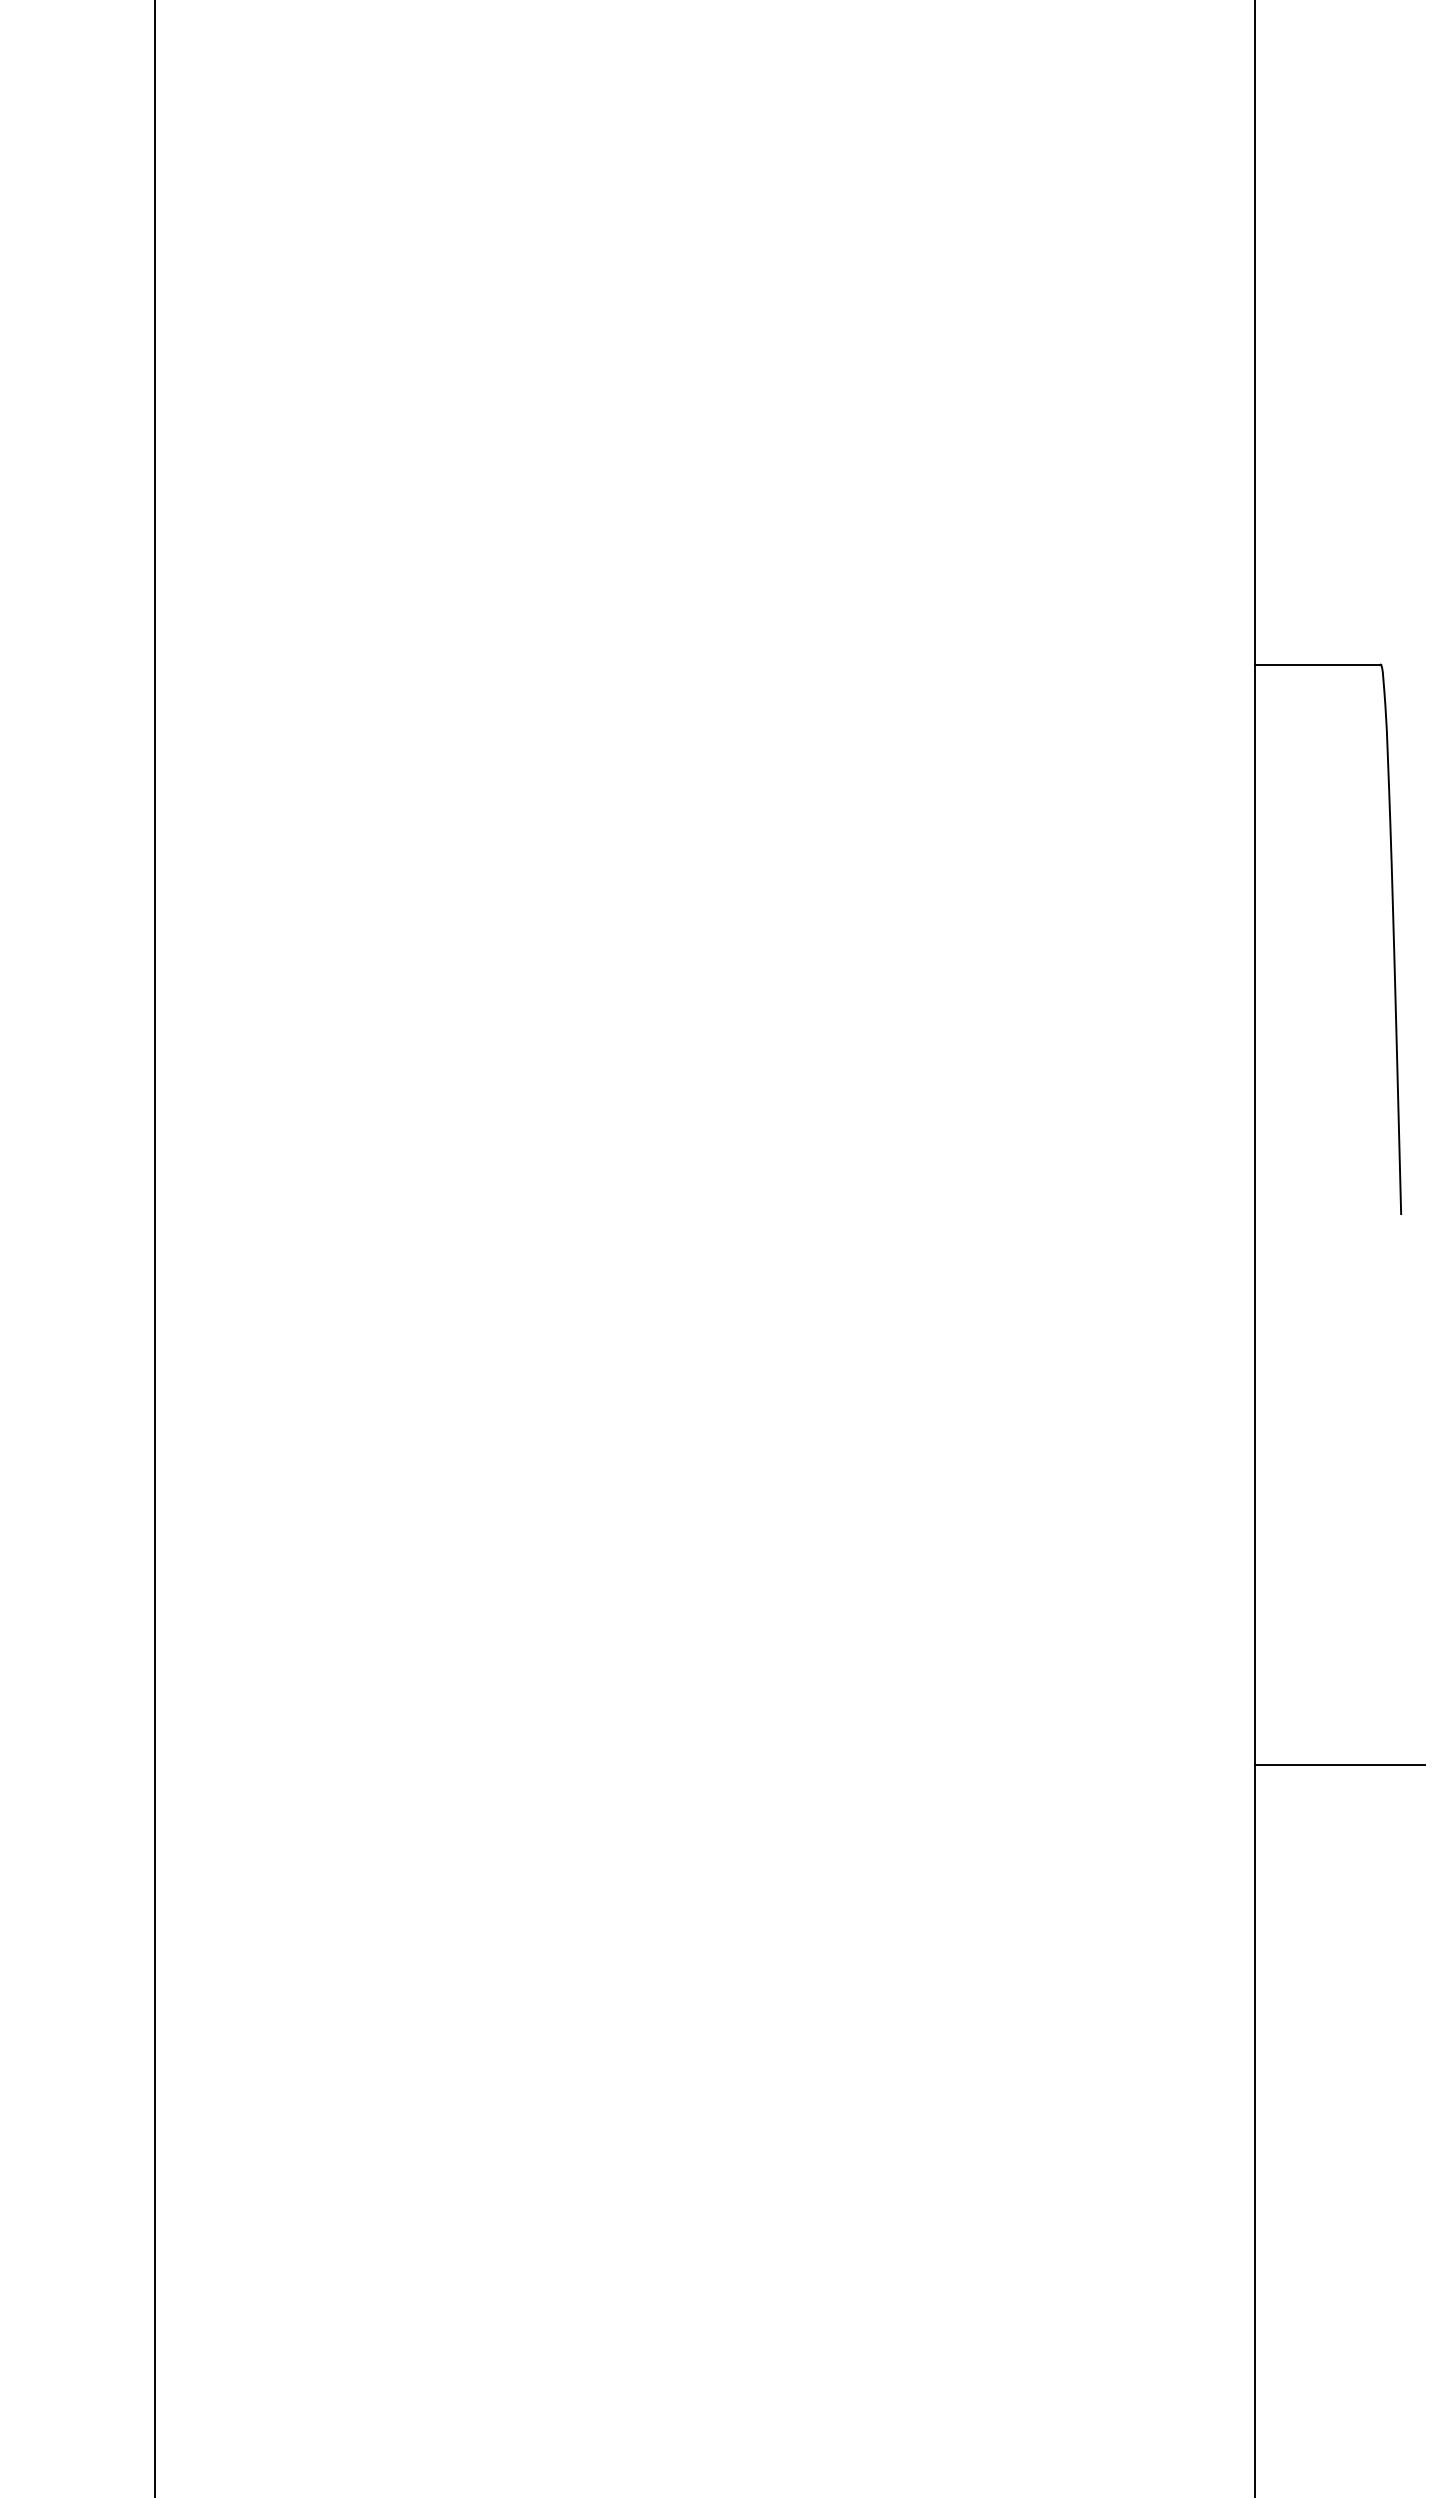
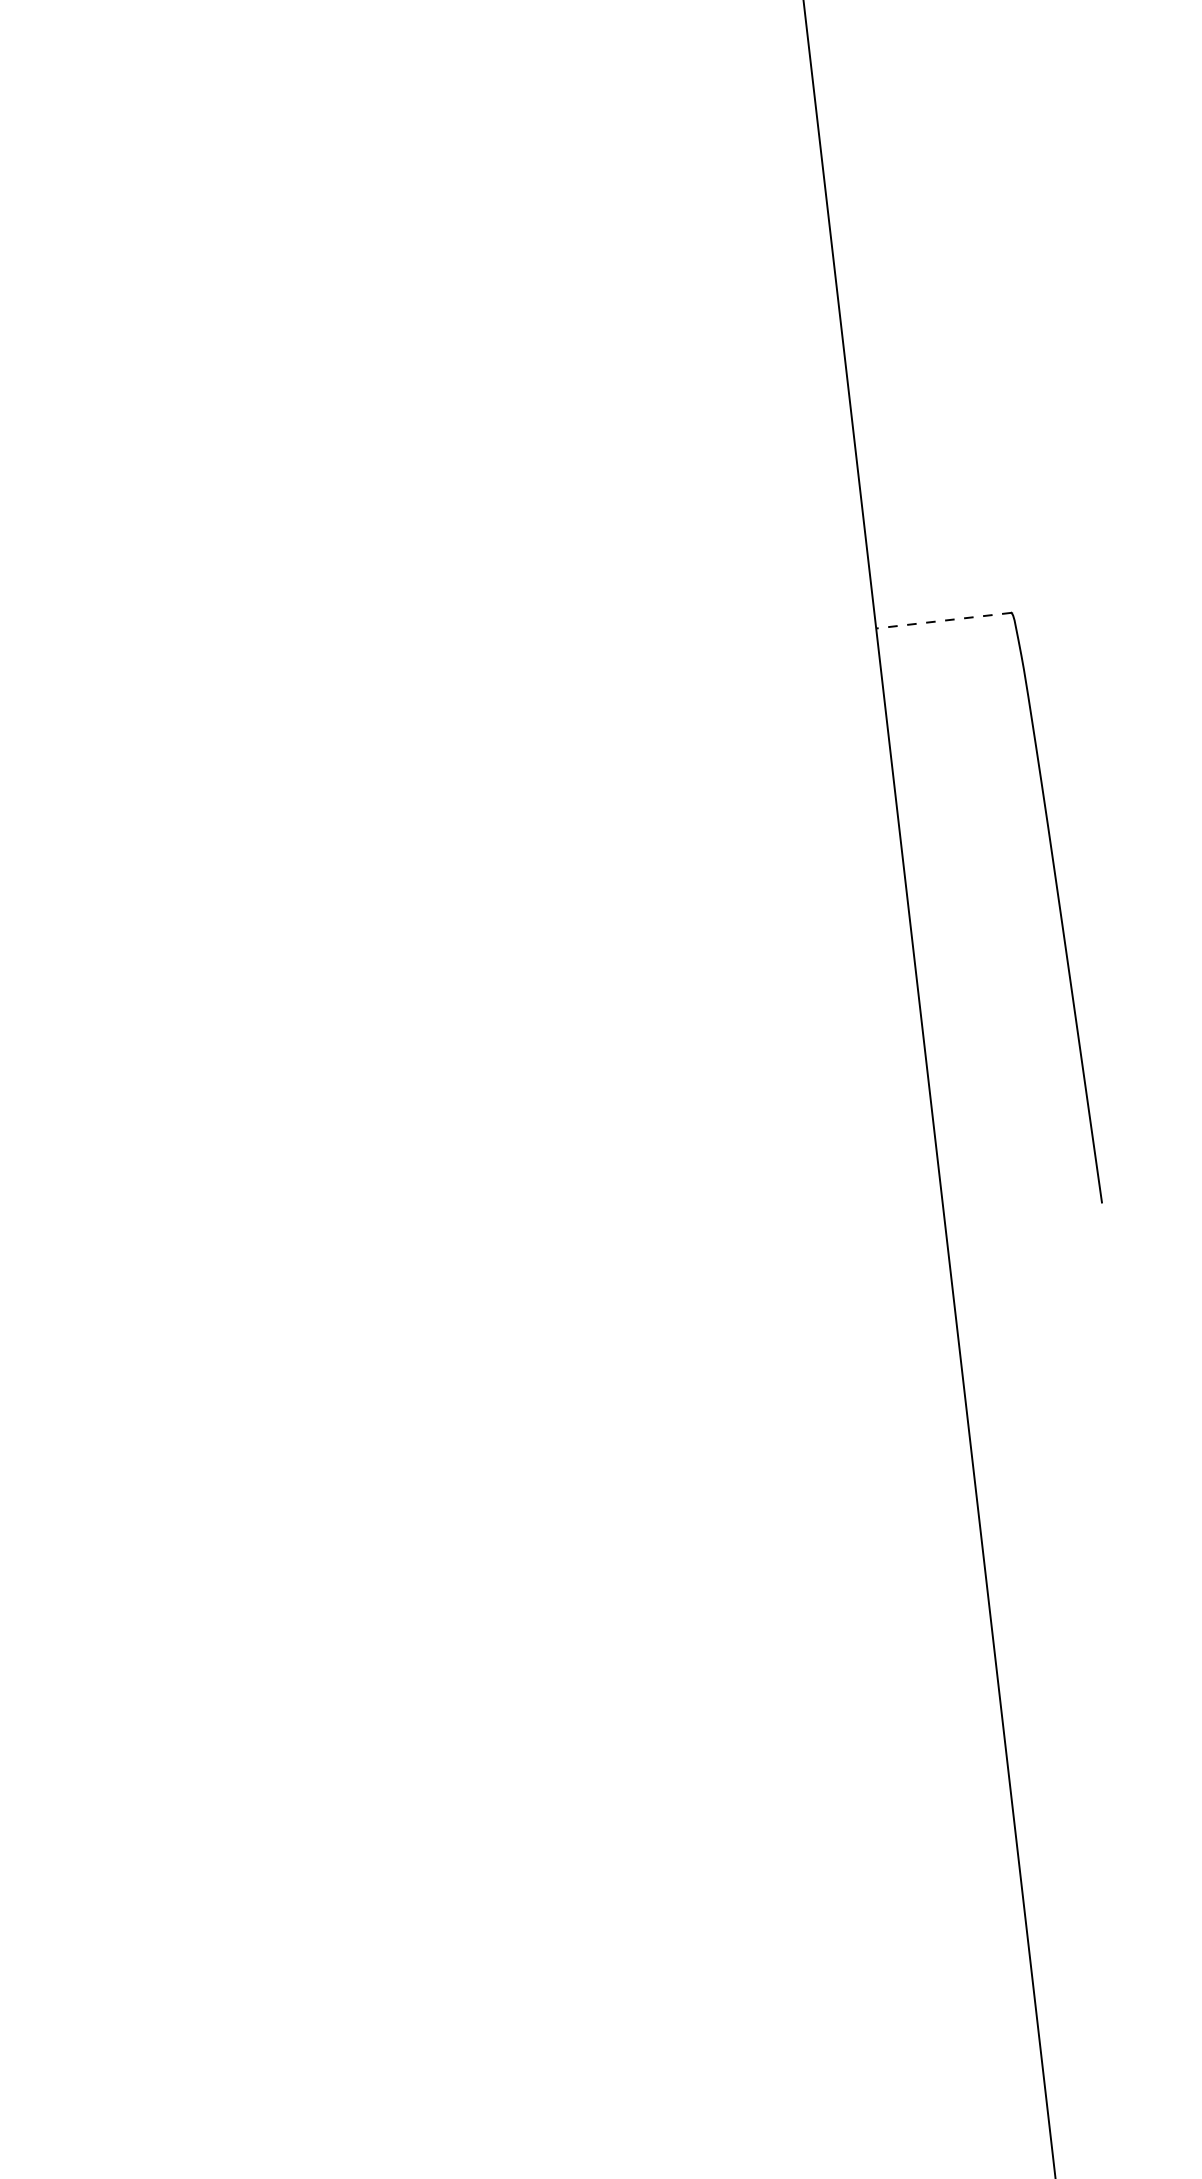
line: (1318, 664) -> (944, 620), solid -> dashed
line: (1340, 1765) -> (1105, 1804), removed

